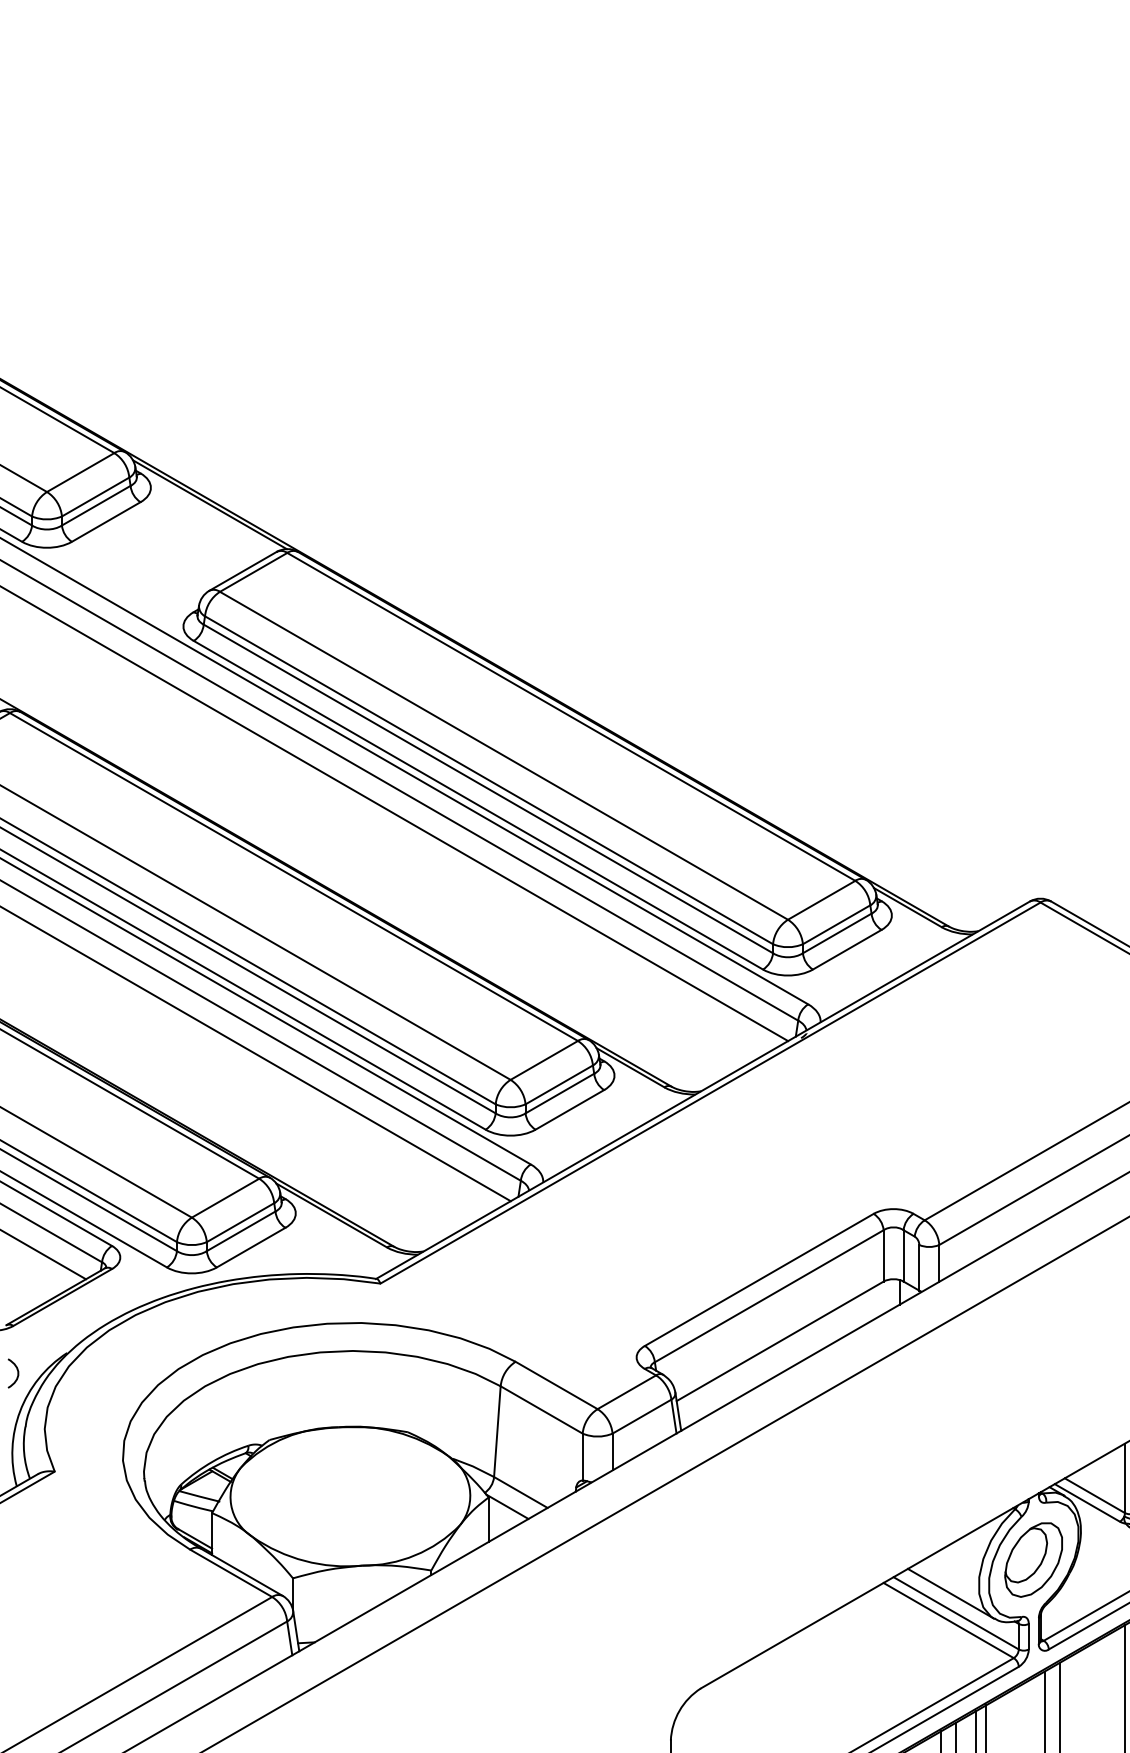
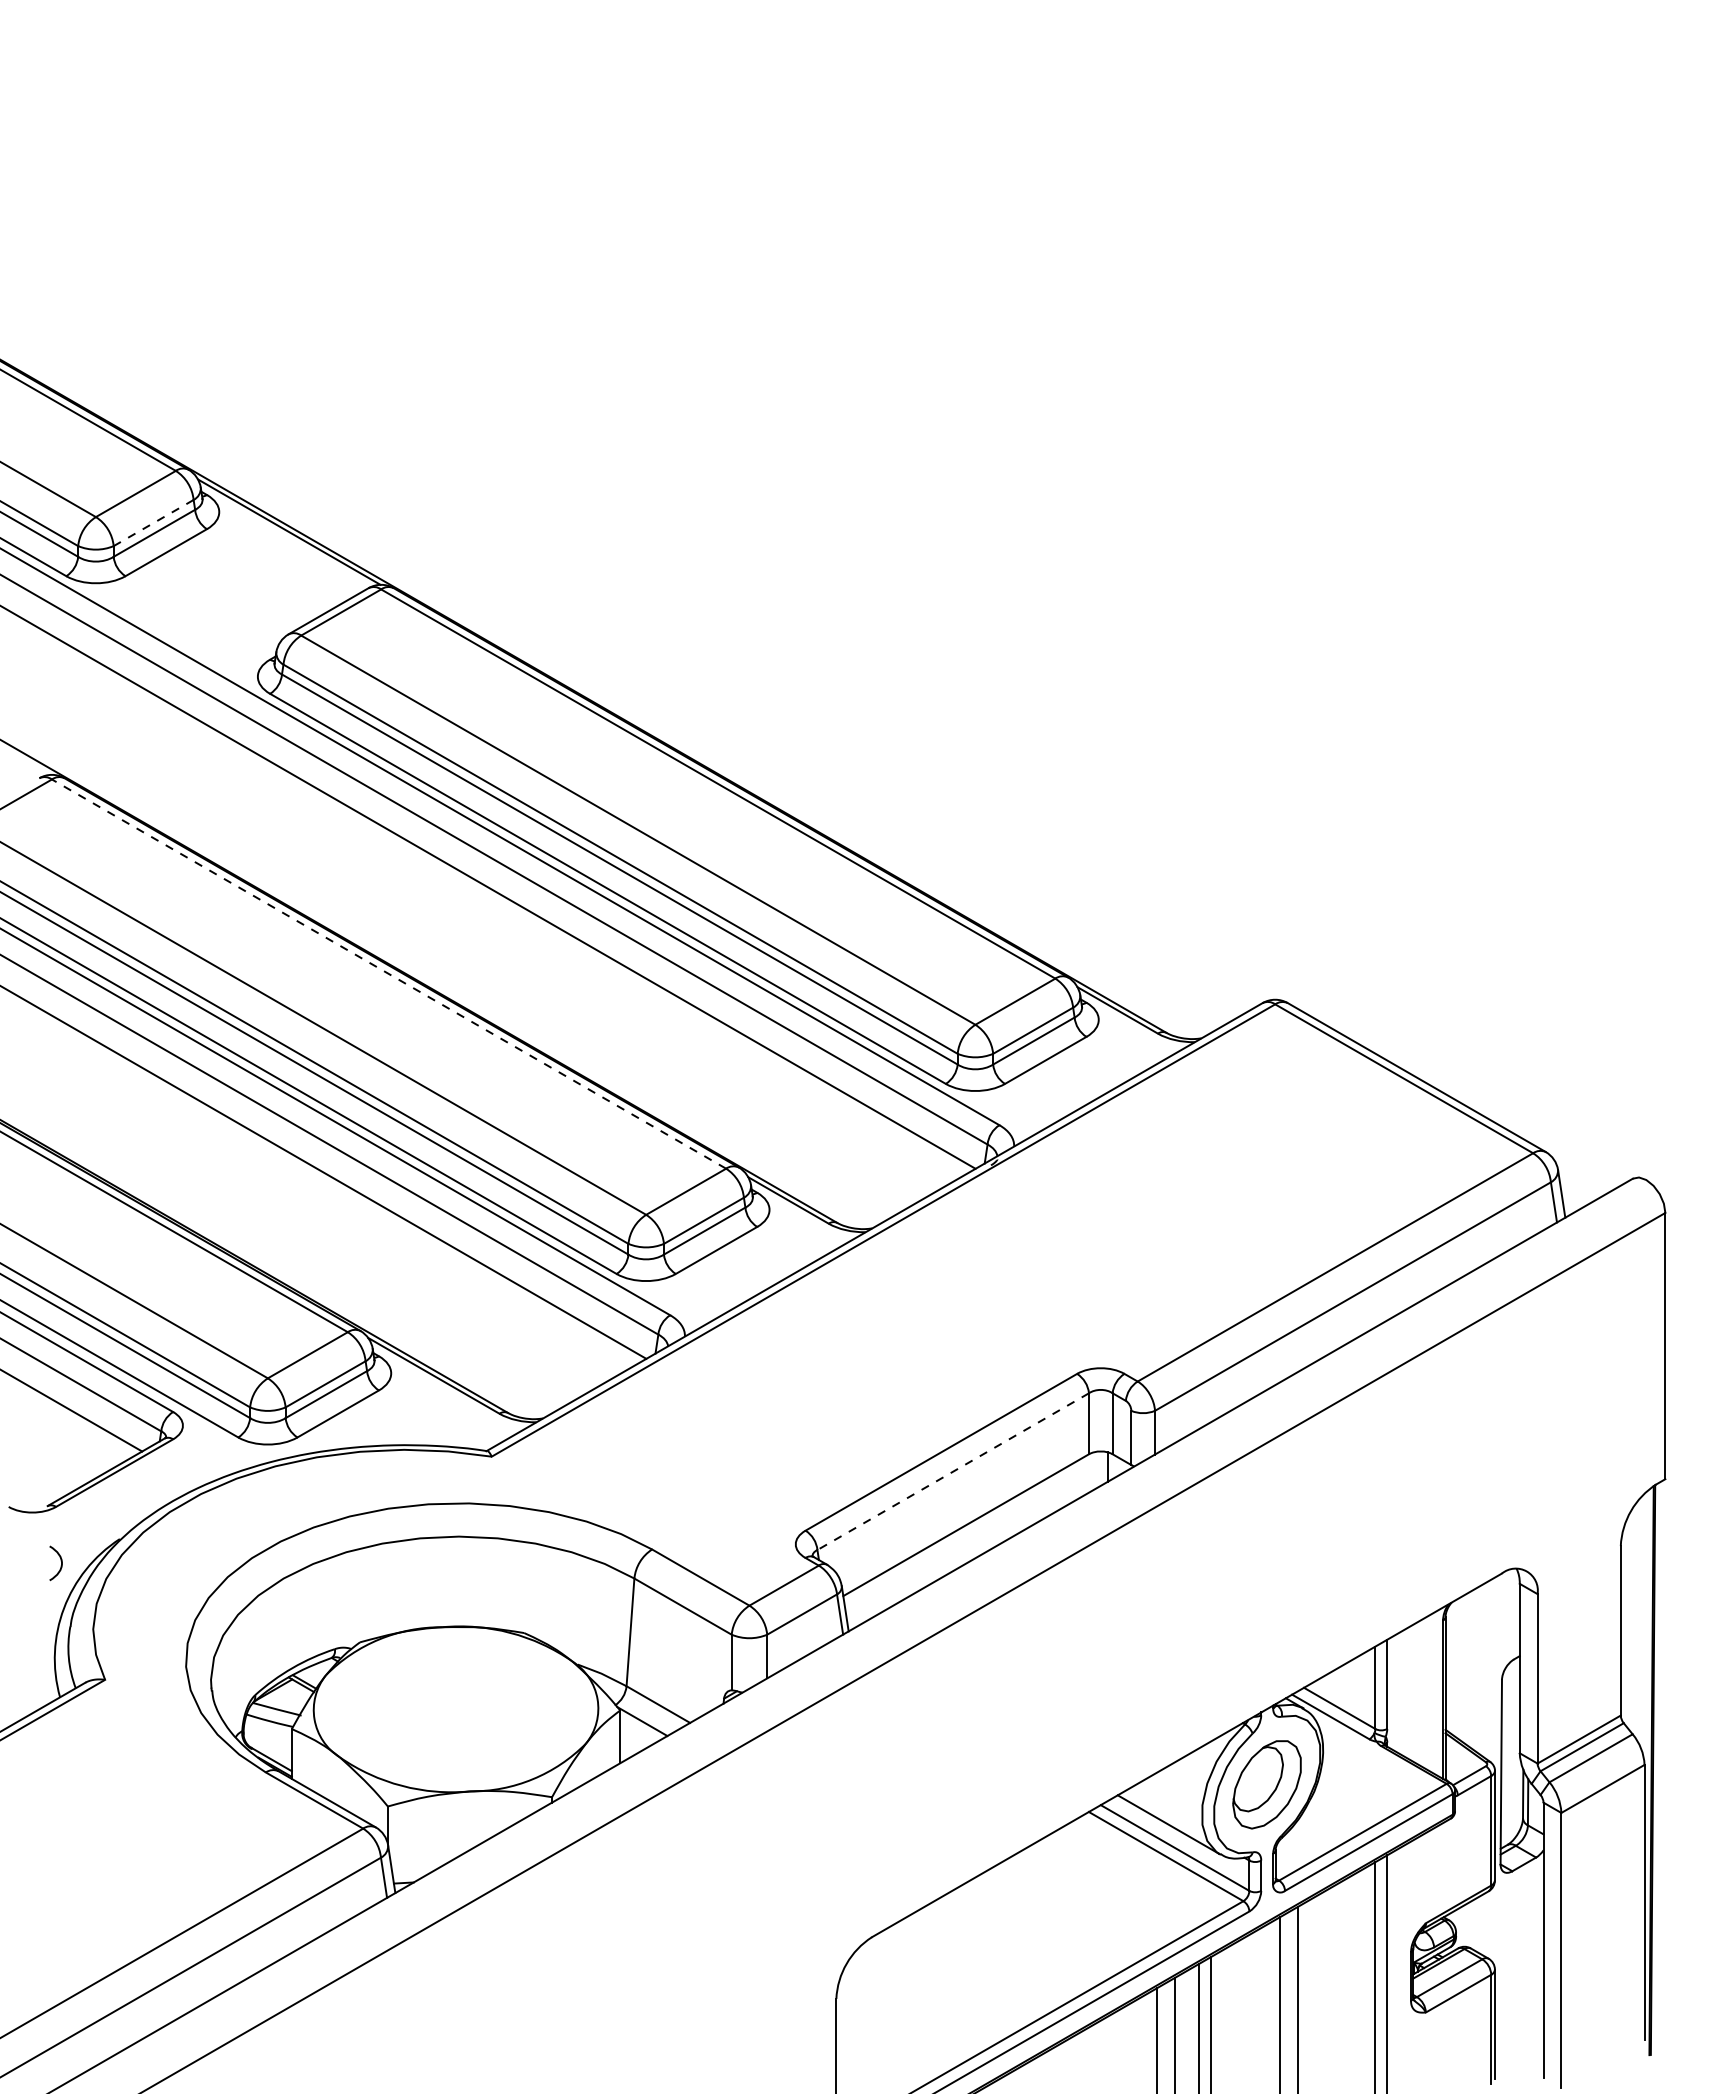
line: (95, 497) -> (153, 523), solid -> dashed
line: (293, 876) -> (388, 973), solid -> dashed
line: (769, 1296) -> (953, 1471), solid -> dashed

